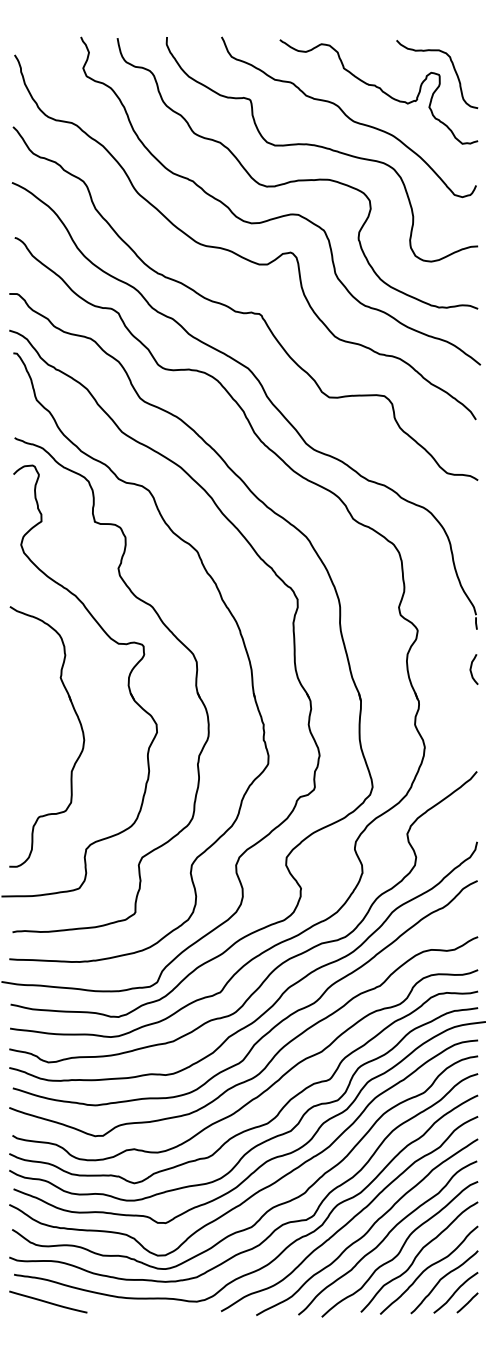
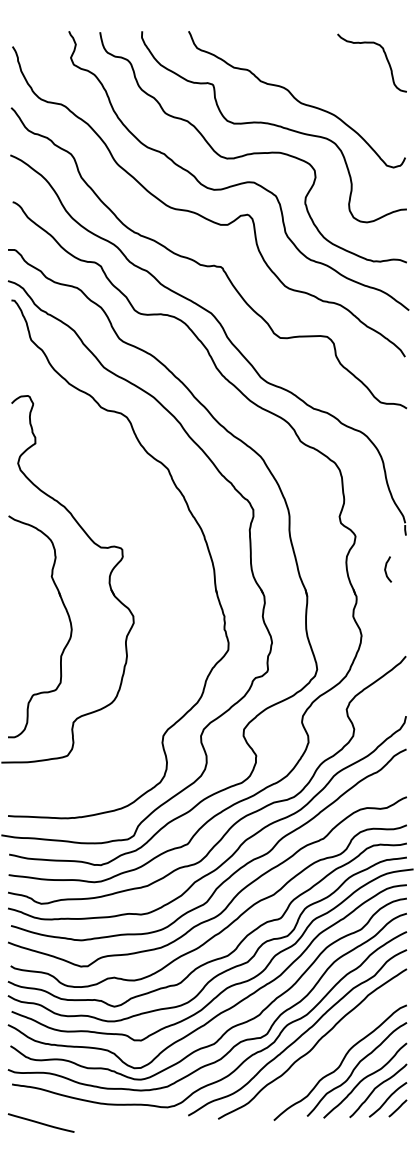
curve: (379, 89) -> (323, 75), removed
part: (166, 628) -> (141, 534), removed
curve: (471, 669) -> (385, 569), moved
curve: (387, 1236) -> (329, 1051), removed
line: (48, 1301) -> (41, 1122), moved

